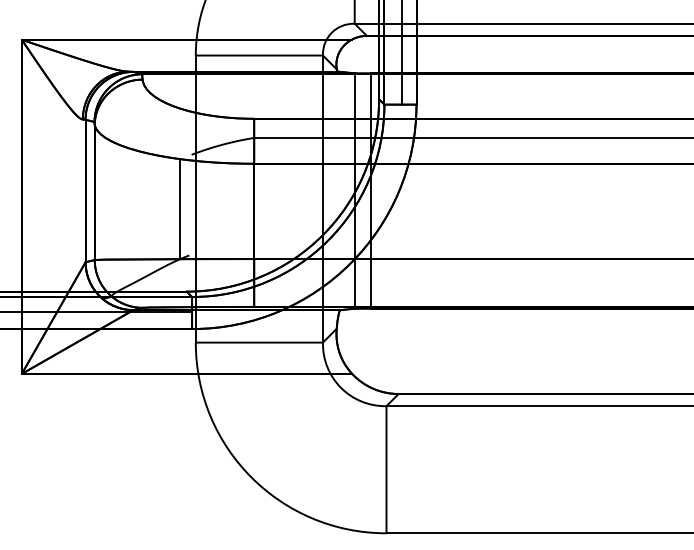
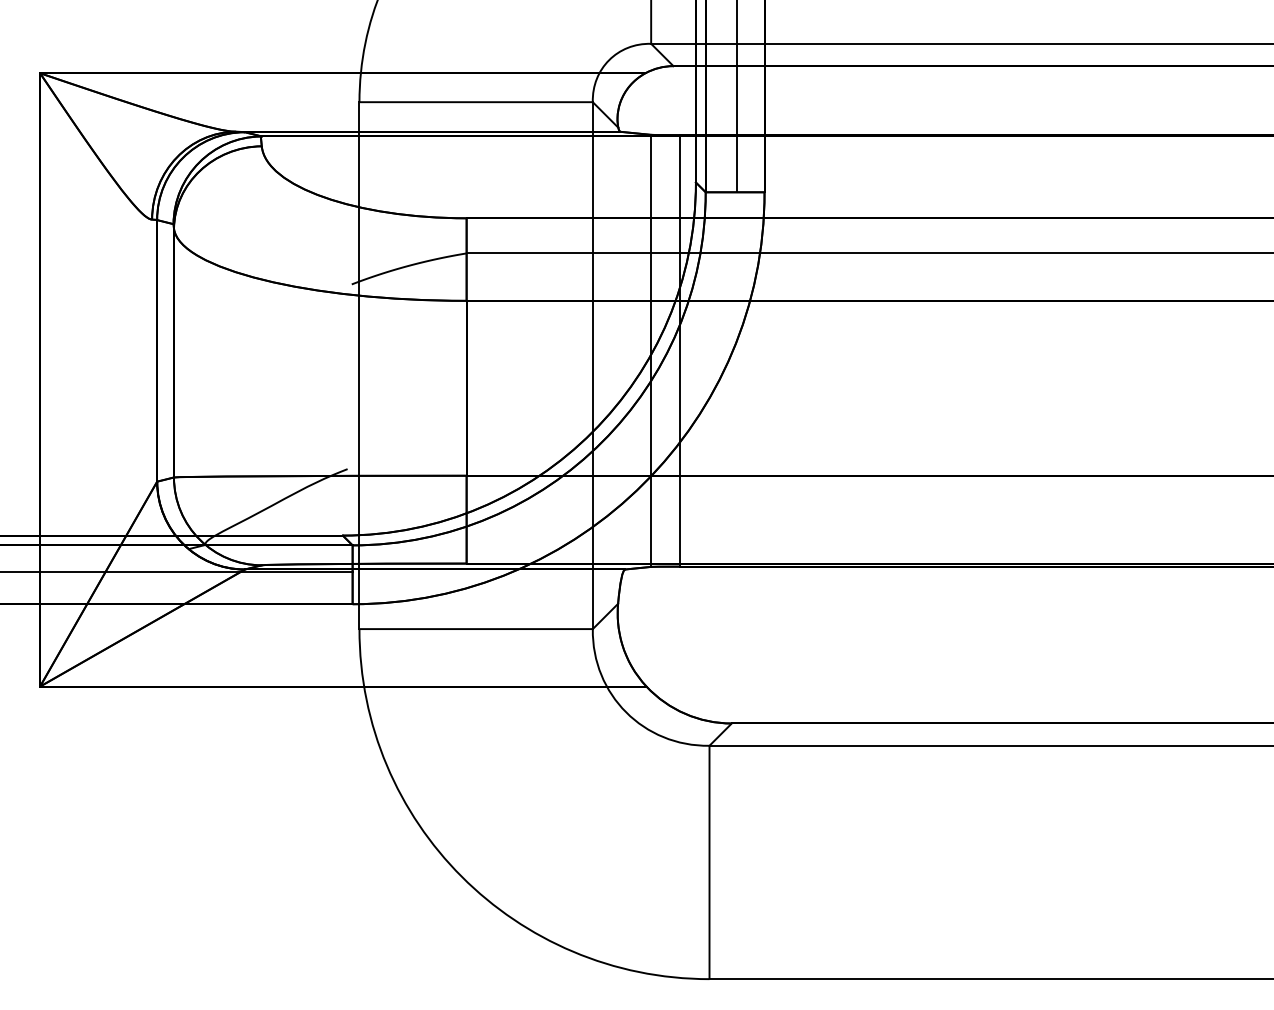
line: (180, 209) -> (331, 384), removed

